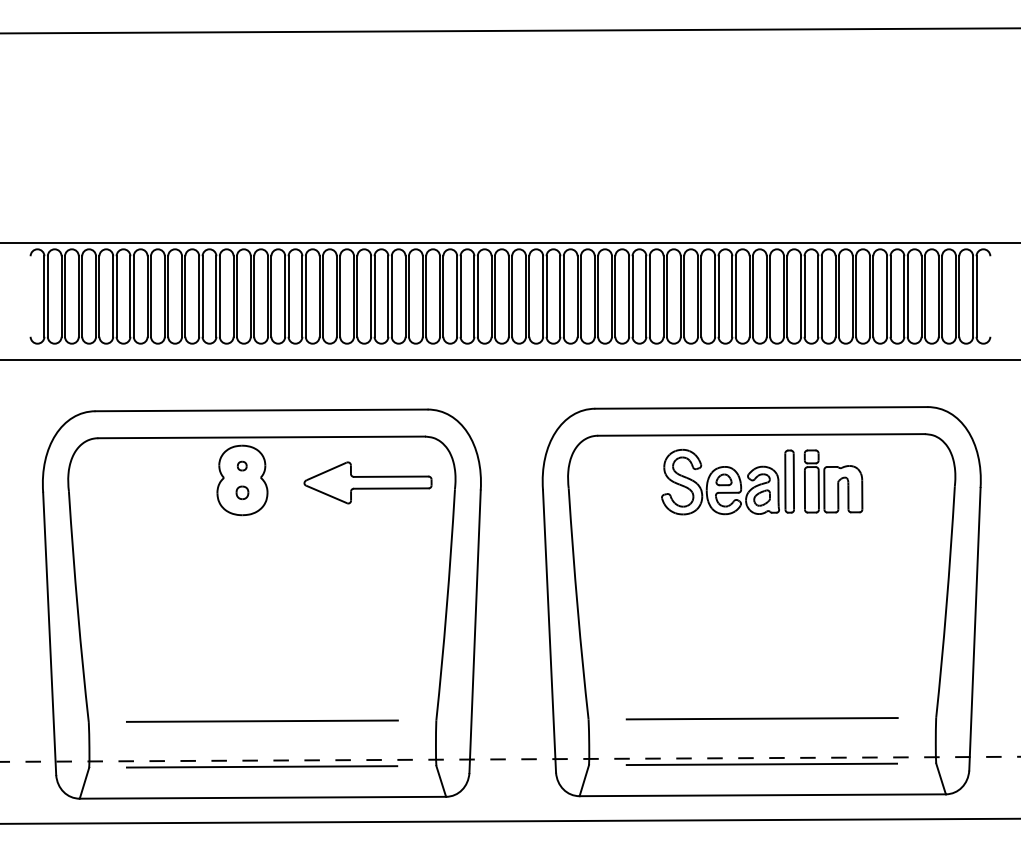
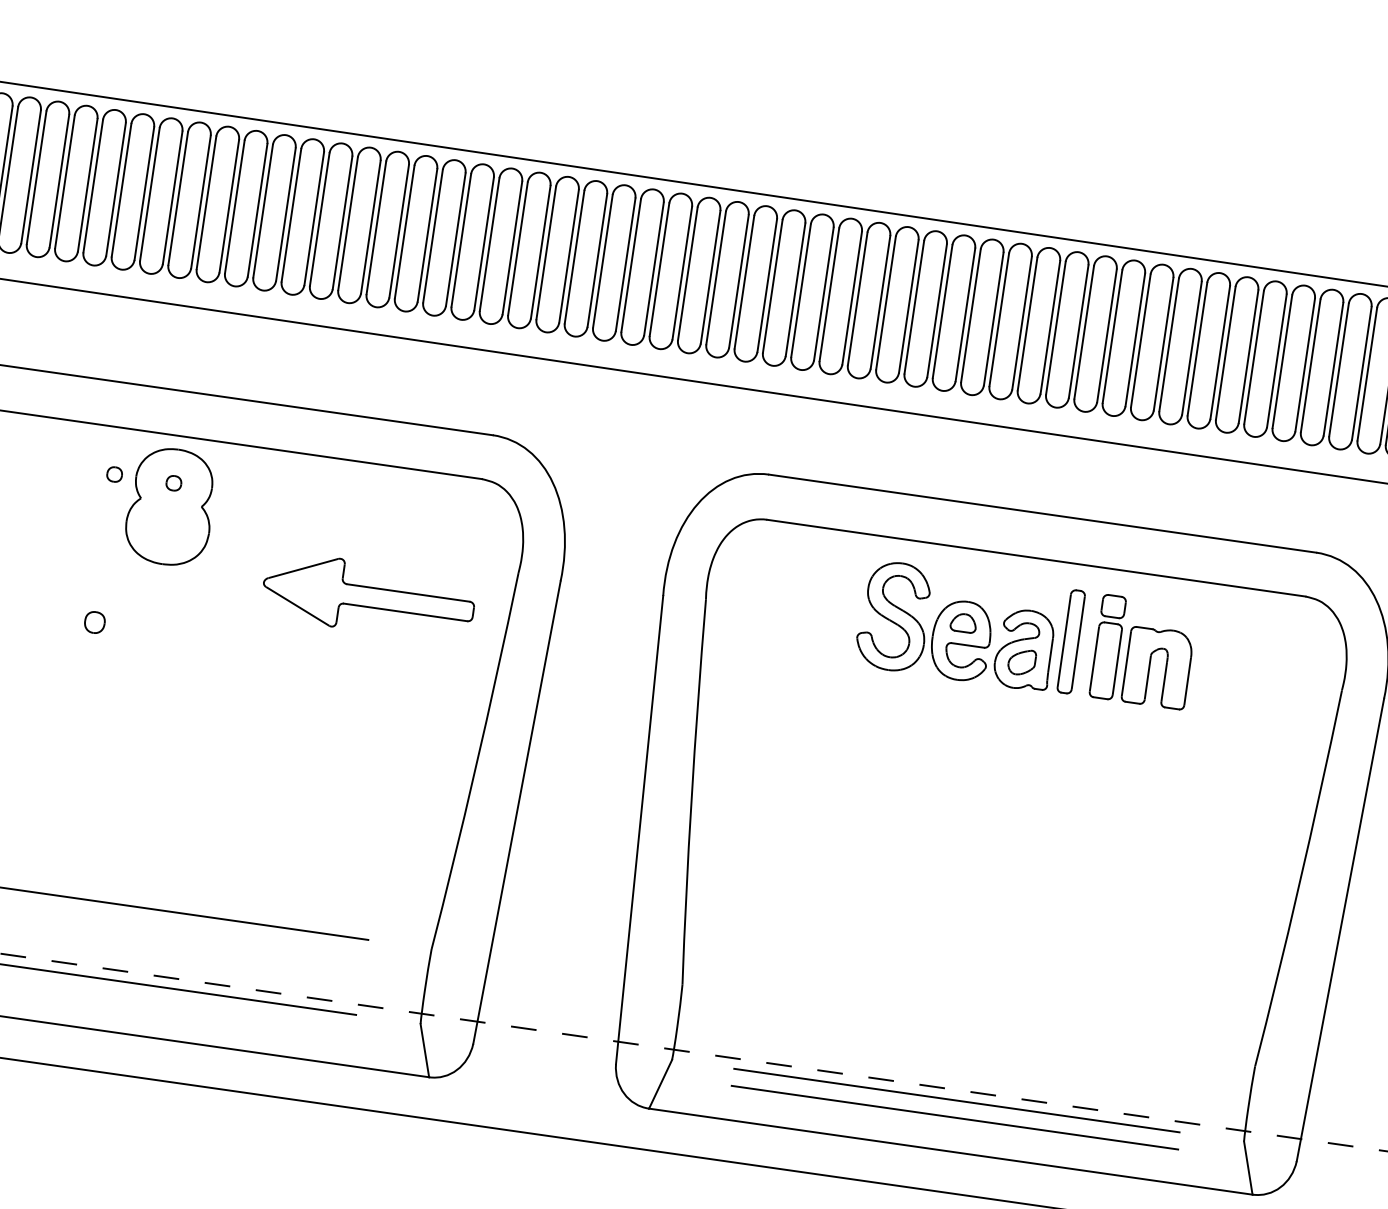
part: (205, 465) -> (113, 473), added
part: (367, 482) -> (367, 596), moved
part: (242, 492) -> (94, 621), moved
line: (761, 718) -> (953, 1117), moved

